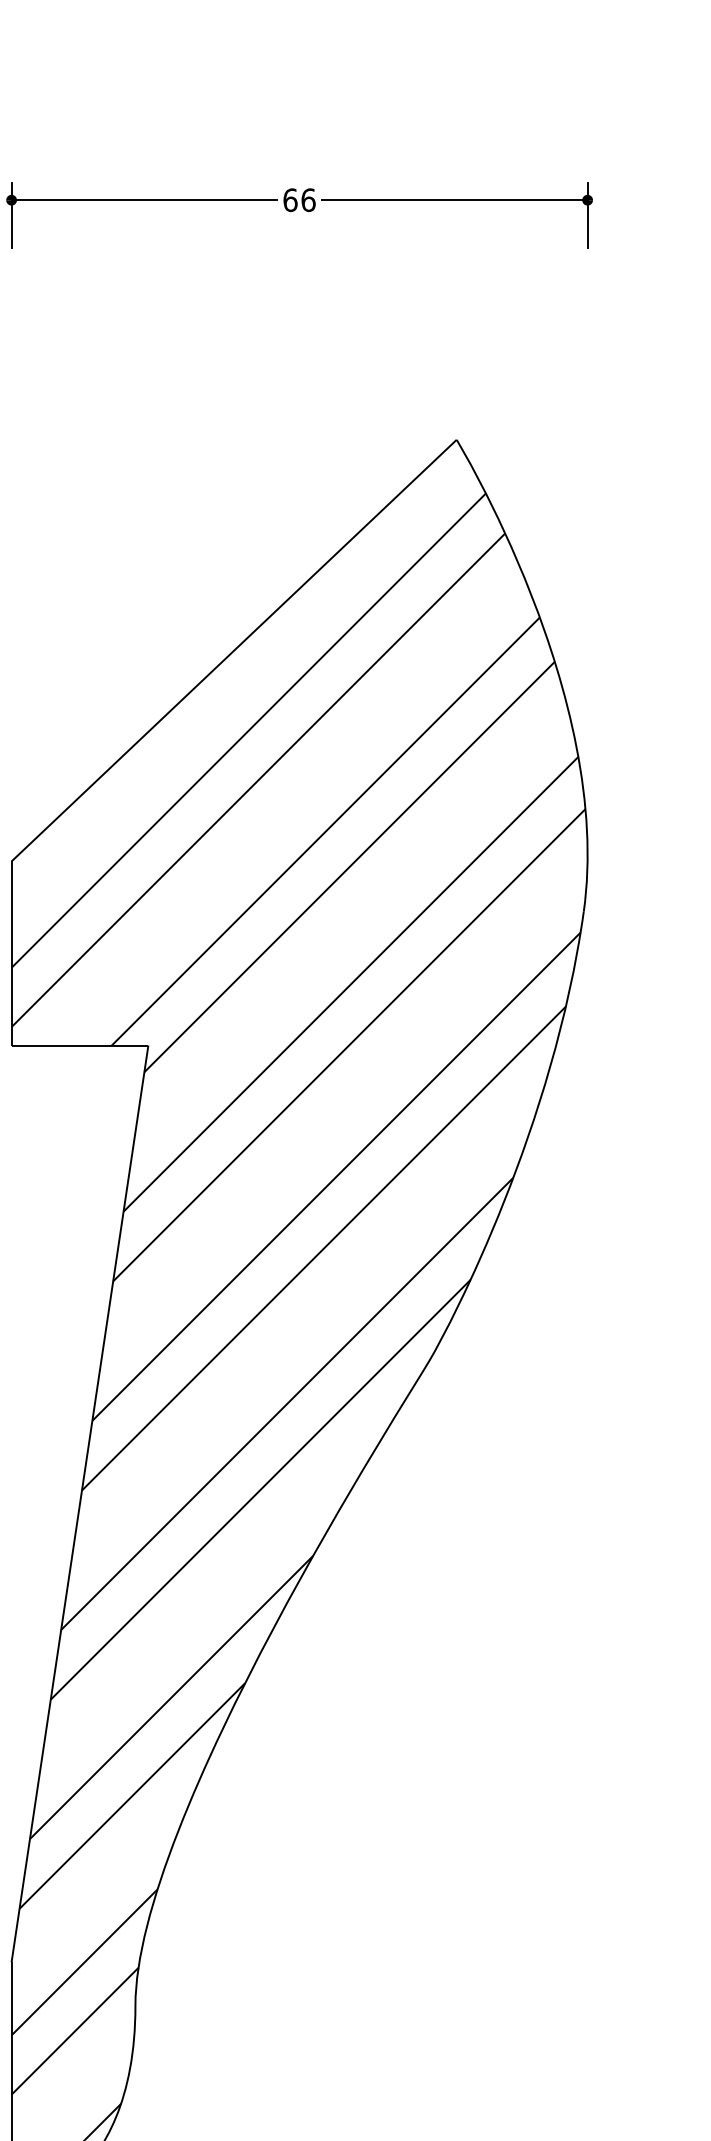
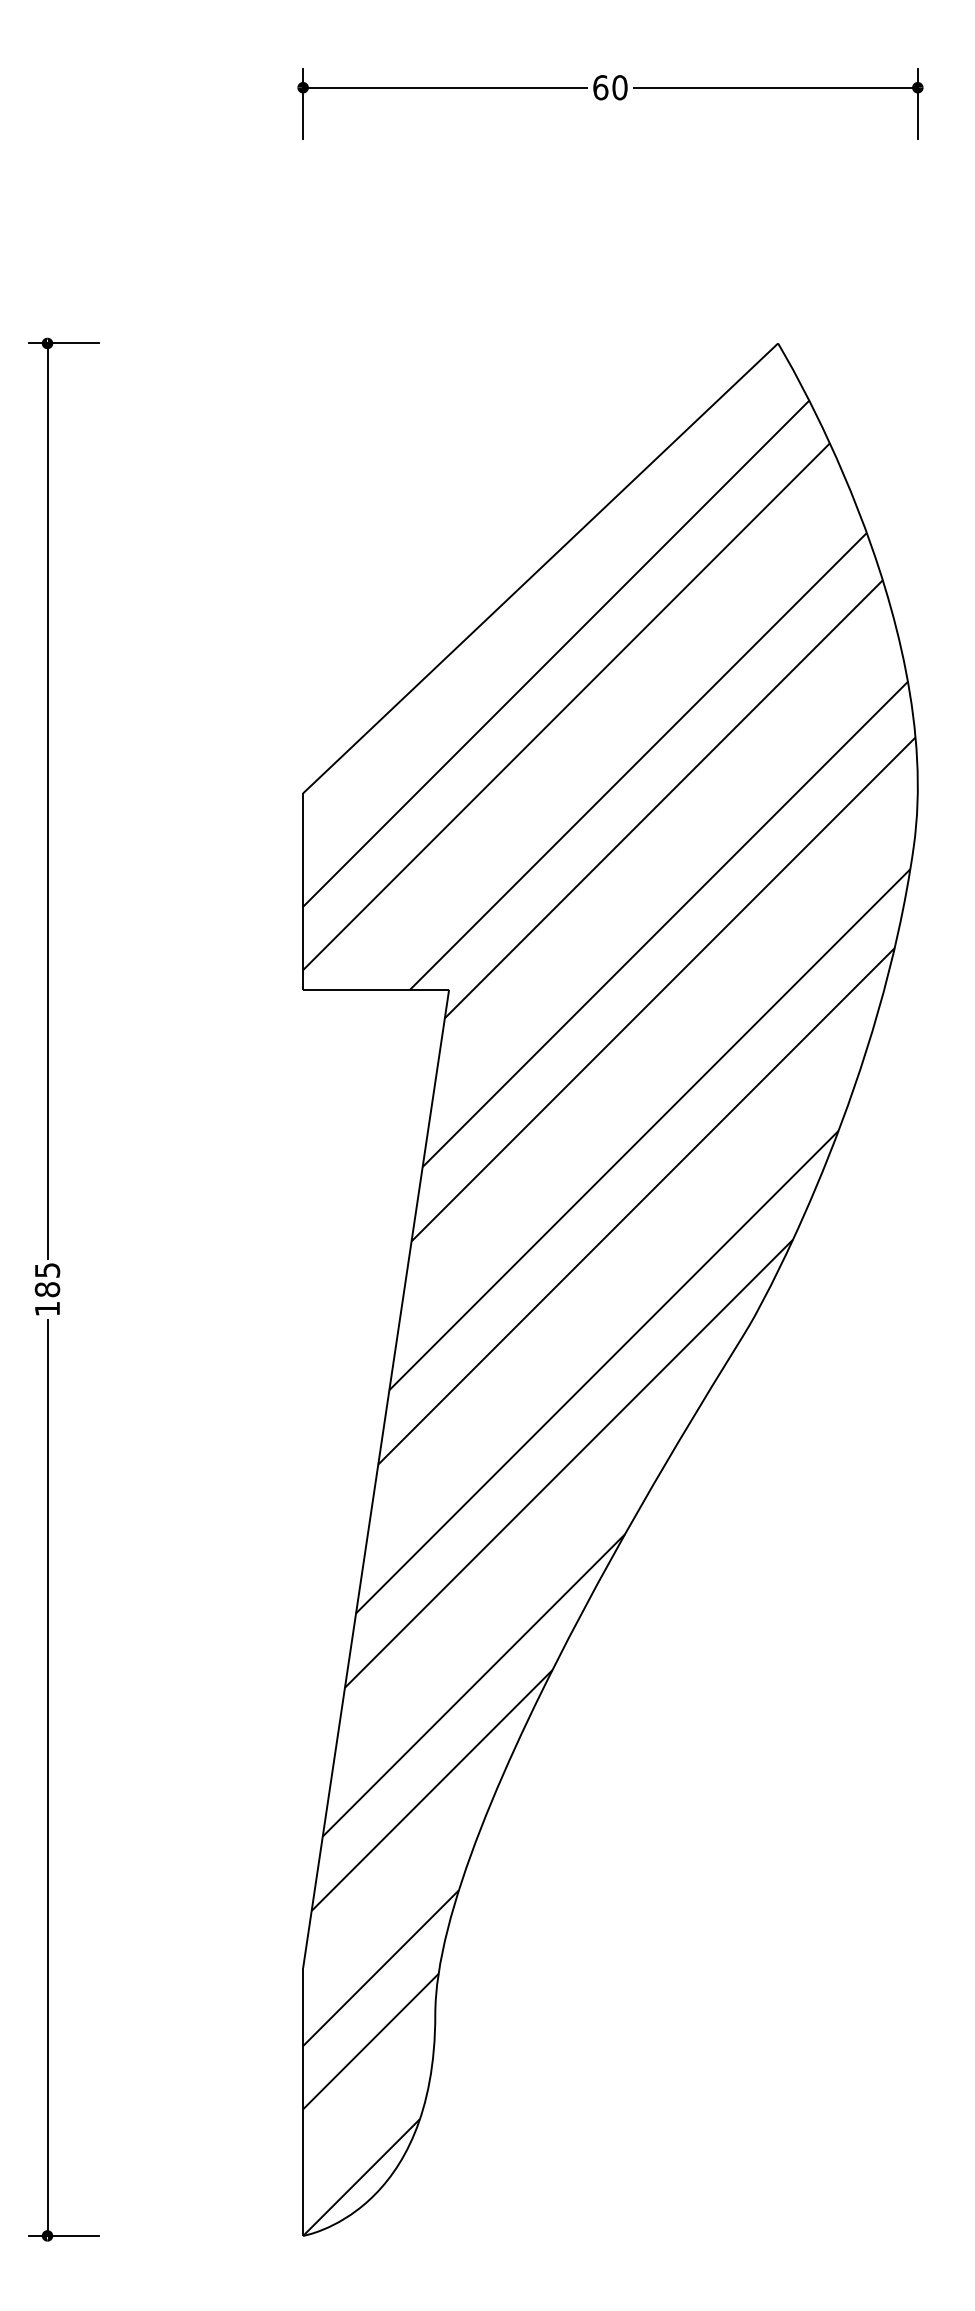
text: (308, 199) -> (619, 87), 66 -> 60

